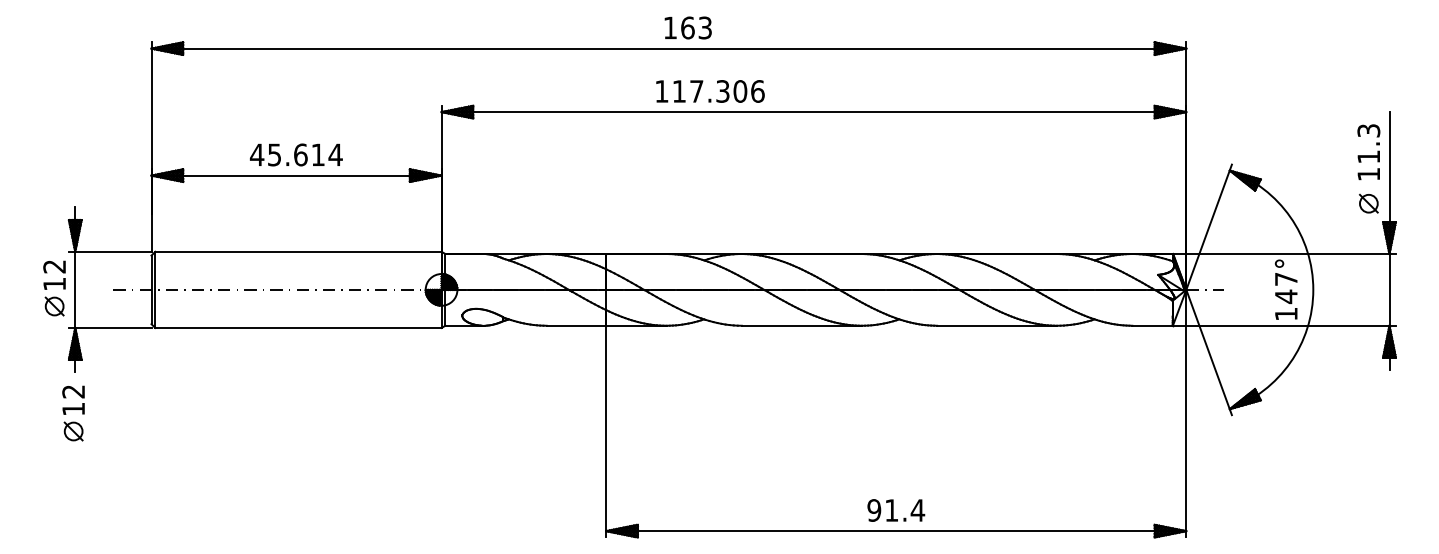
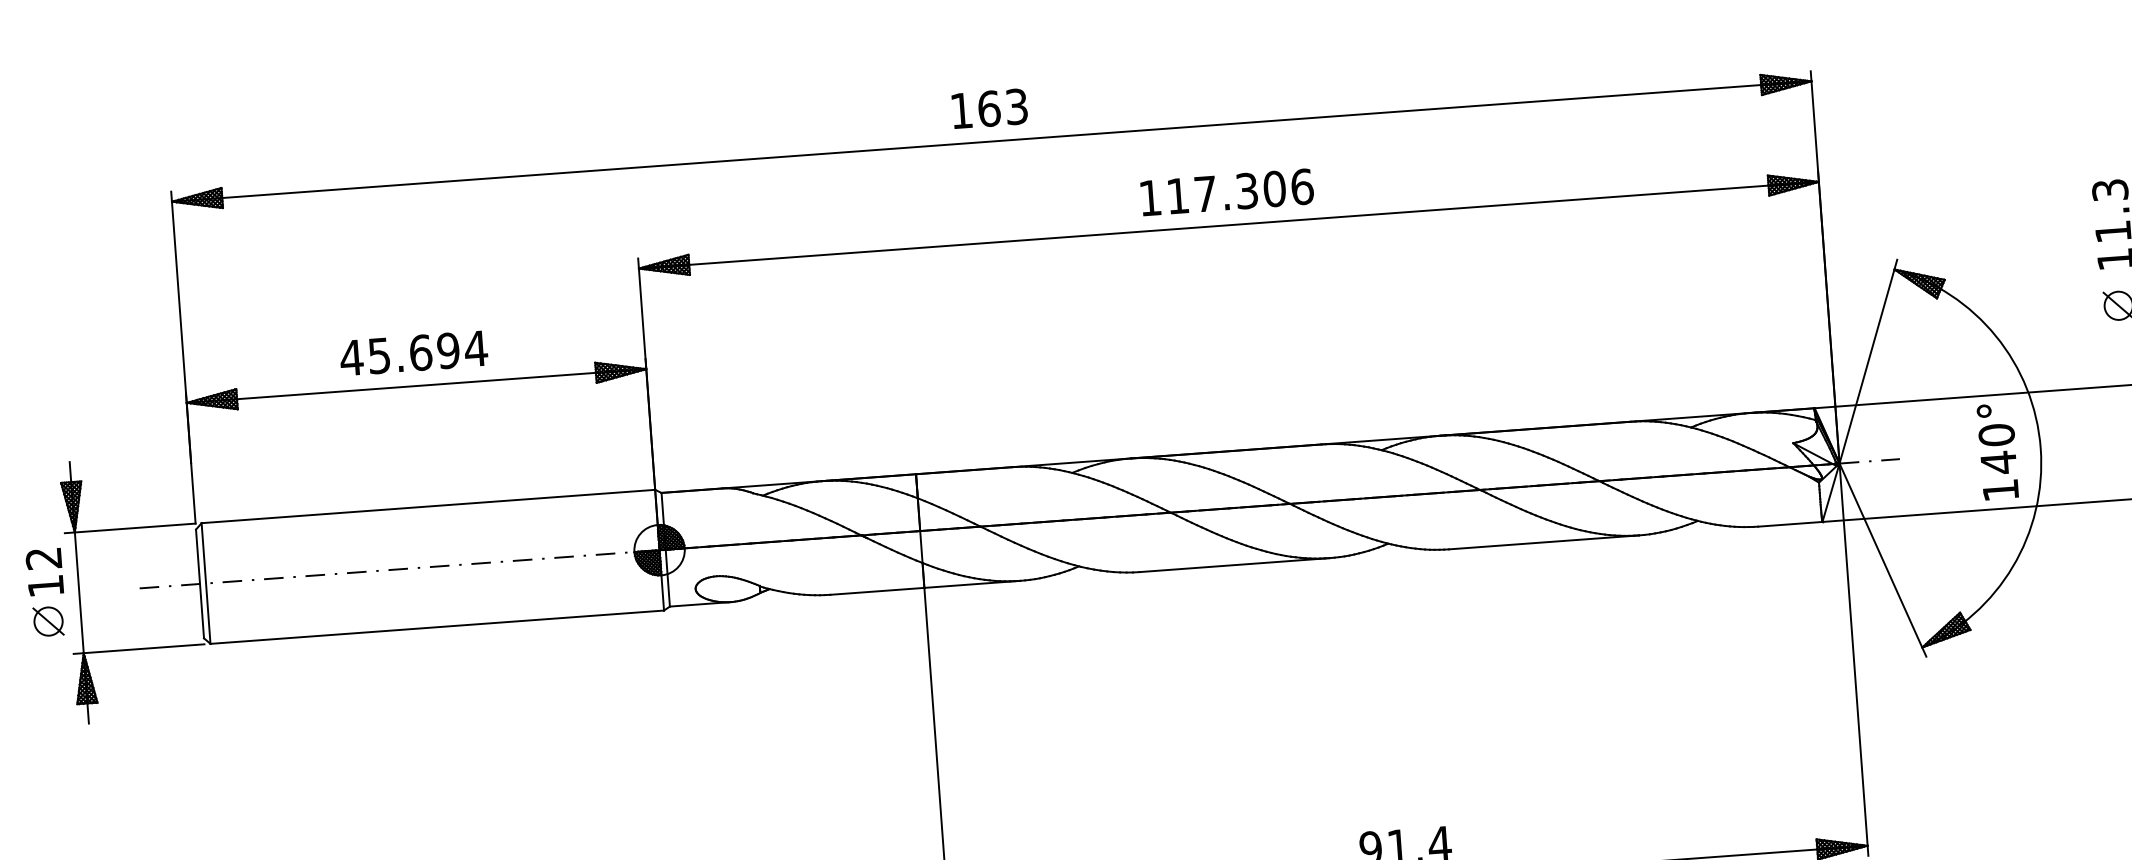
text: (687, 27) -> (988, 108), moved
text: (710, 91) -> (1227, 192), moved
text: (317, 154) -> (447, 350), 45.614 -> 45.694
text: (1285, 279) -> (1995, 435), 147° -> 140°
part: (73, 413) -> (90, 788), removed

